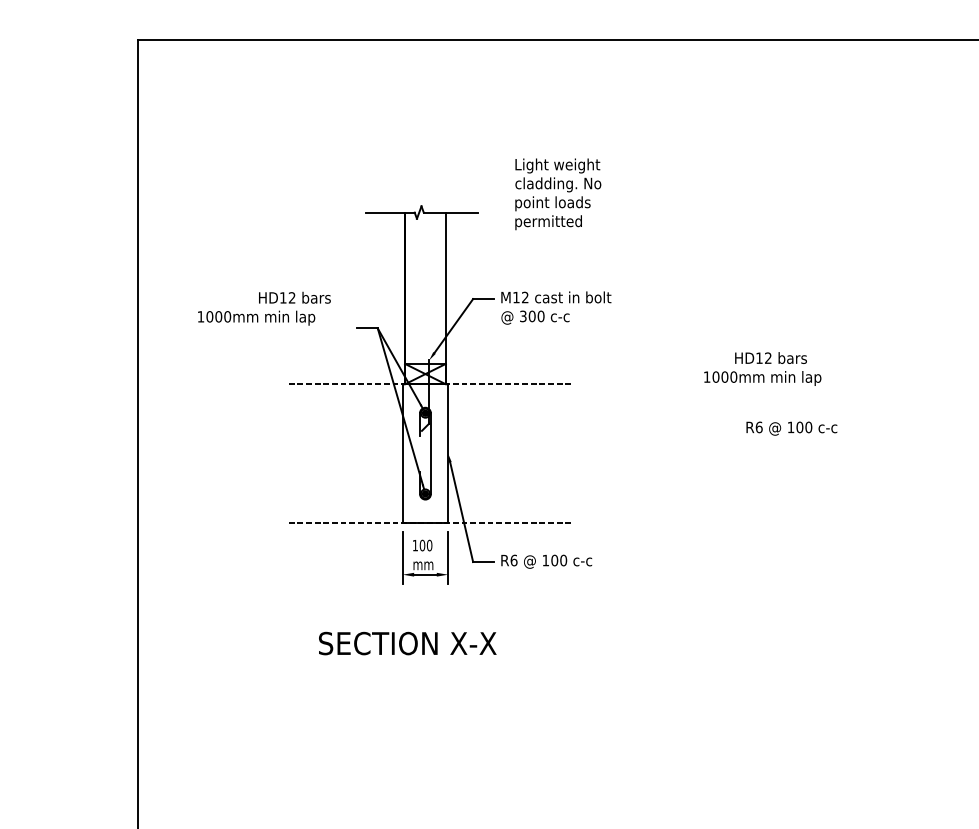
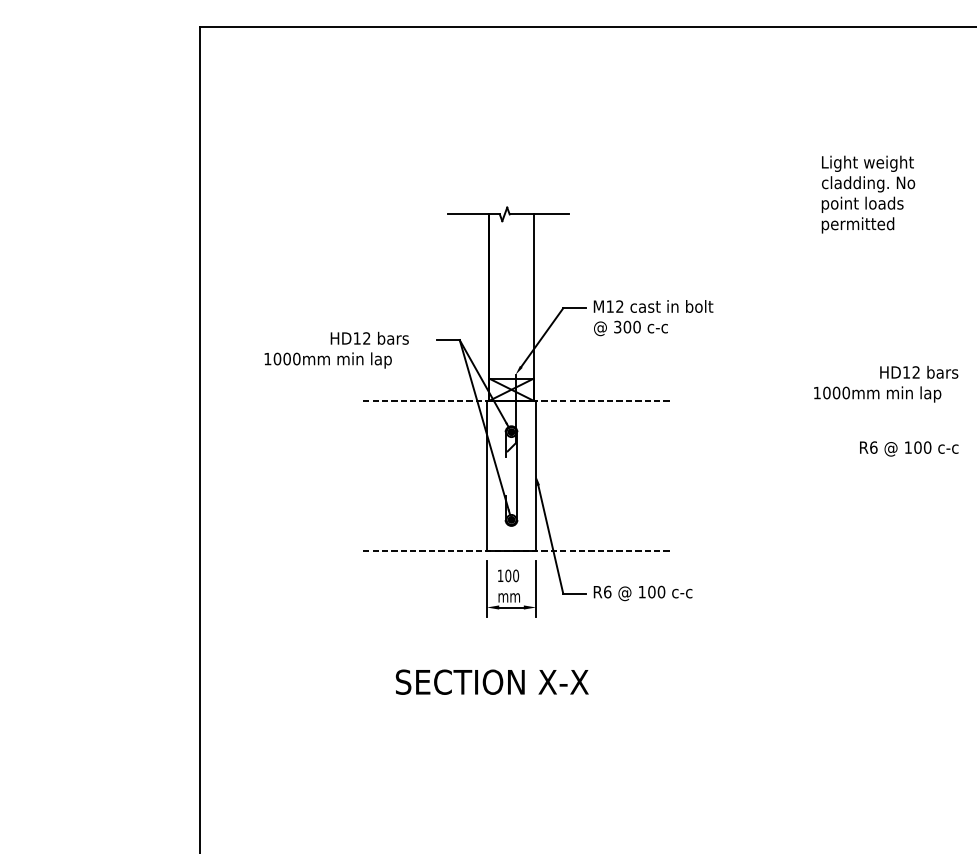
text: (558, 194) -> (868, 194), moved
text: (264, 308) -> (336, 350), moved
text: (770, 357) -> (918, 371), moved

